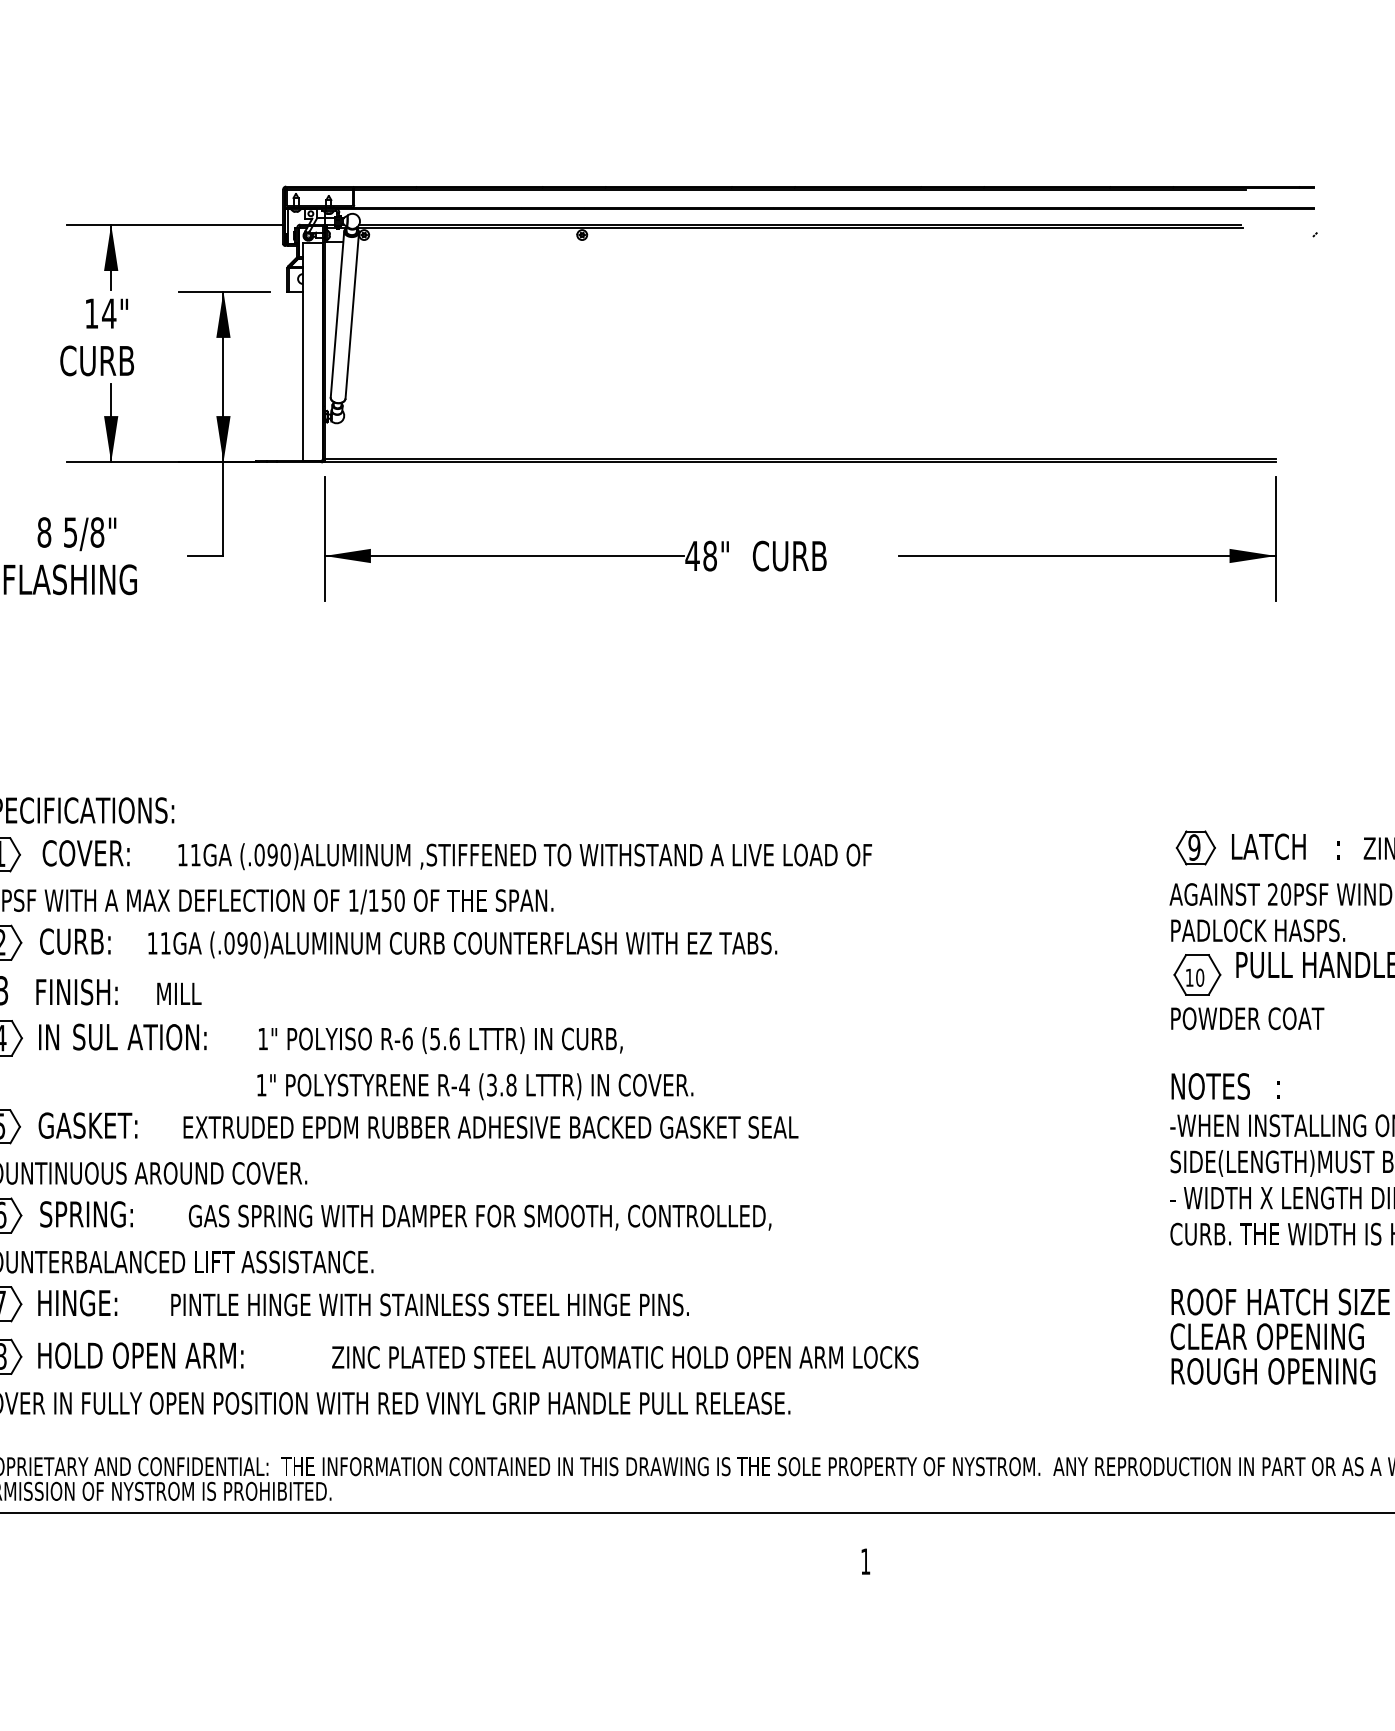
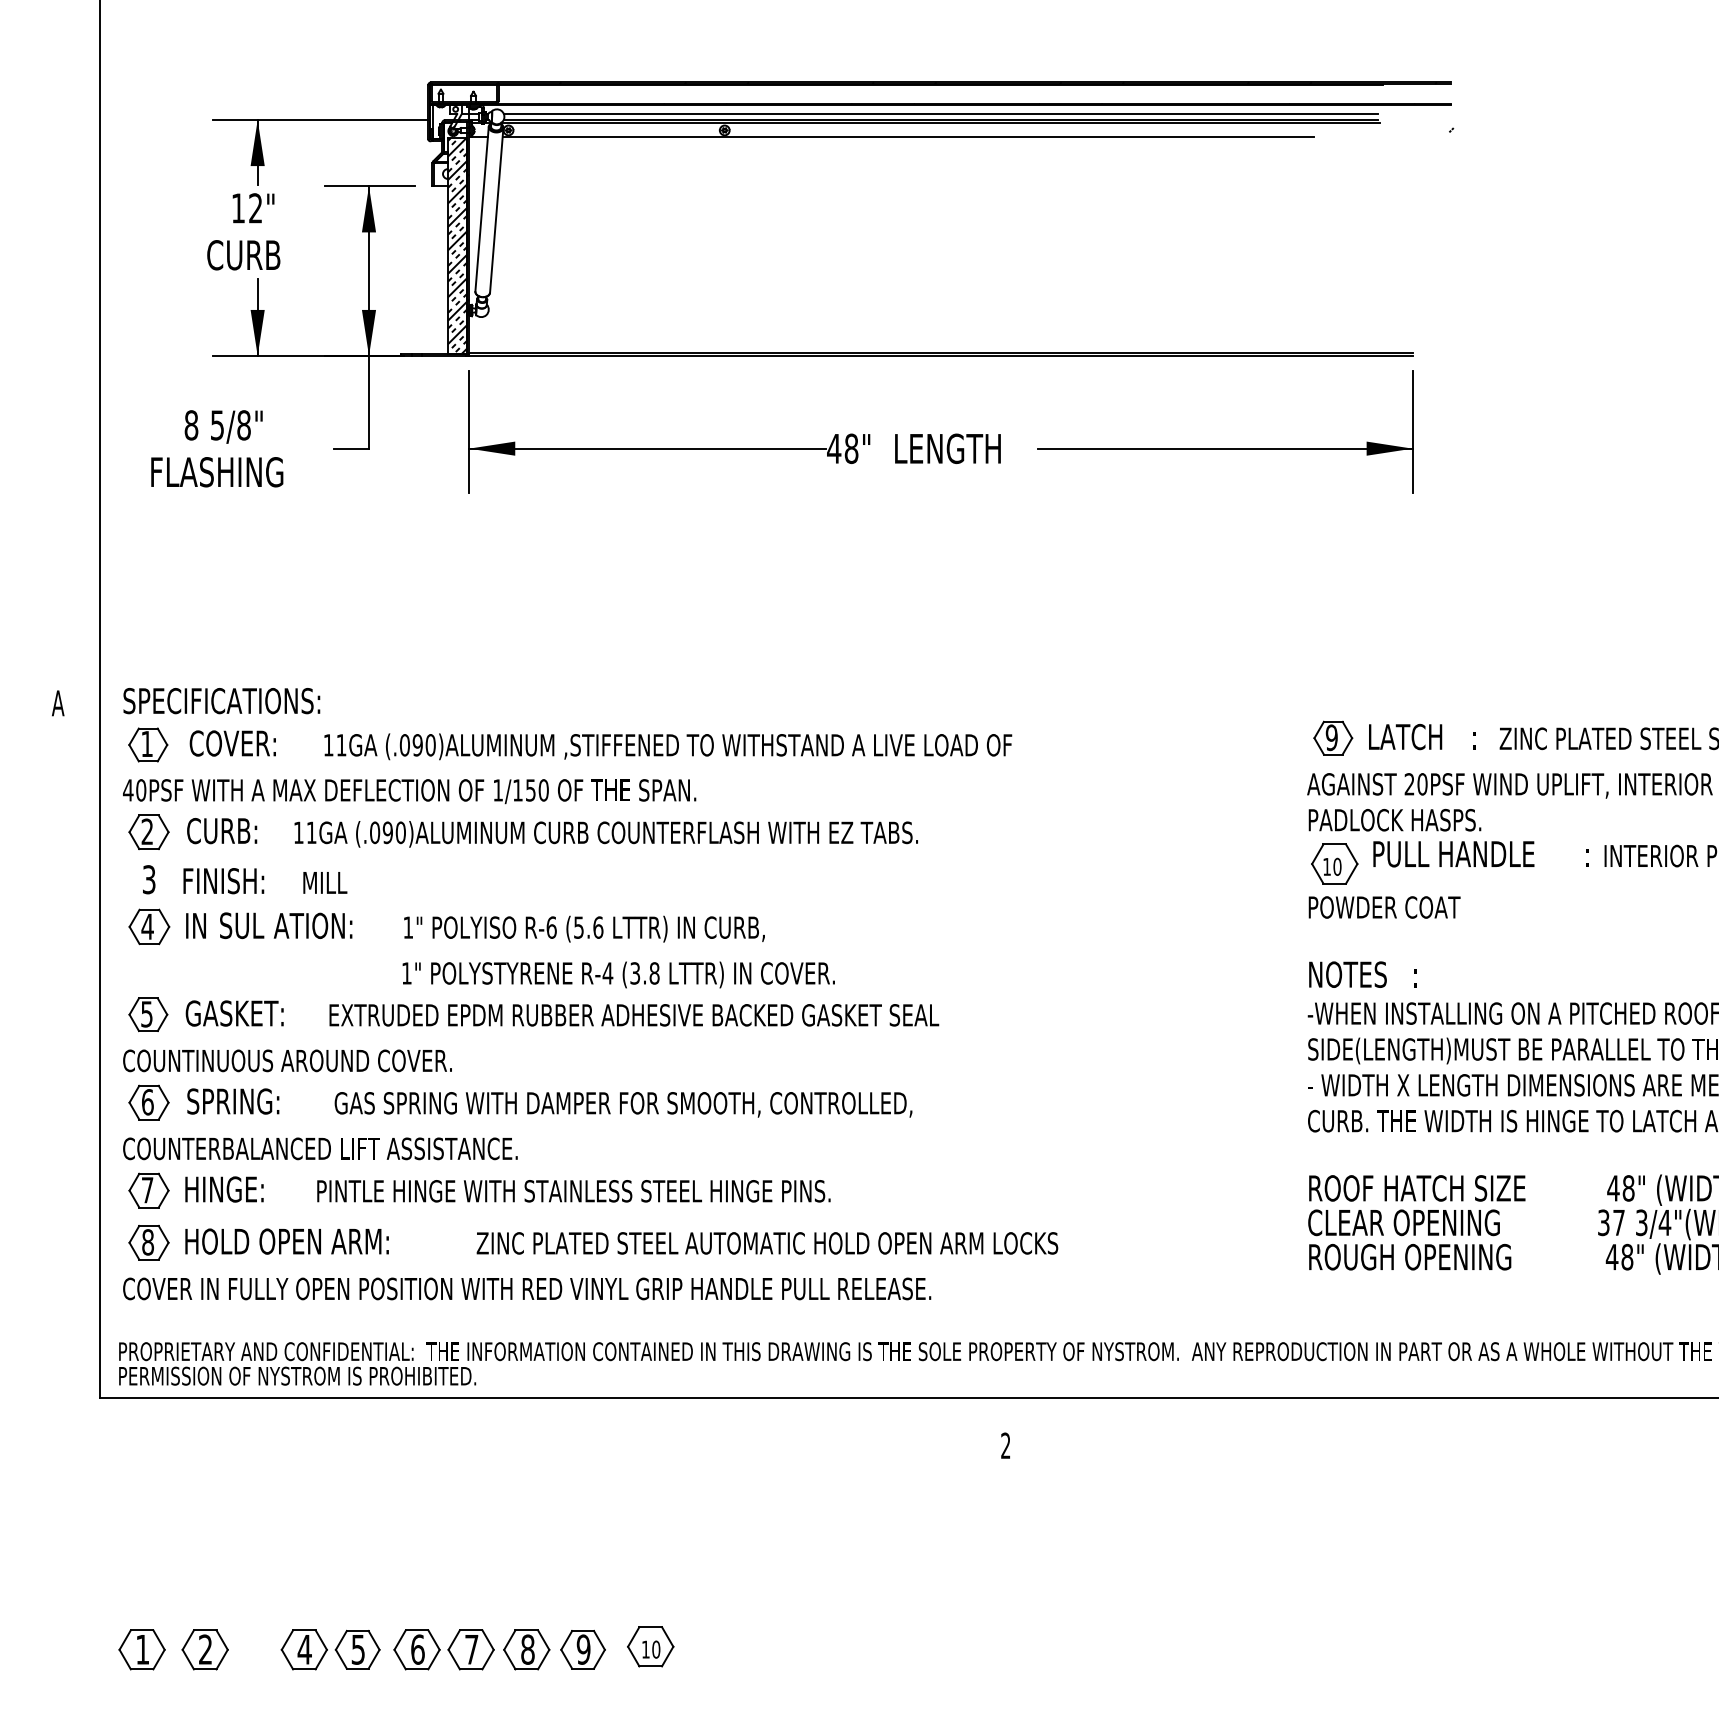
line: (799, 217) -> (940, 113), added
line: (767, 242) -> (908, 137), added
text: (108, 313) -> (255, 208), 14" -> 12"
hatch: (312, 351) -> (457, 245), added
text: (806, 555) -> (947, 448), CURB -> LENGTH
text: (865, 1561) -> (1005, 1445), 1 -> 2

